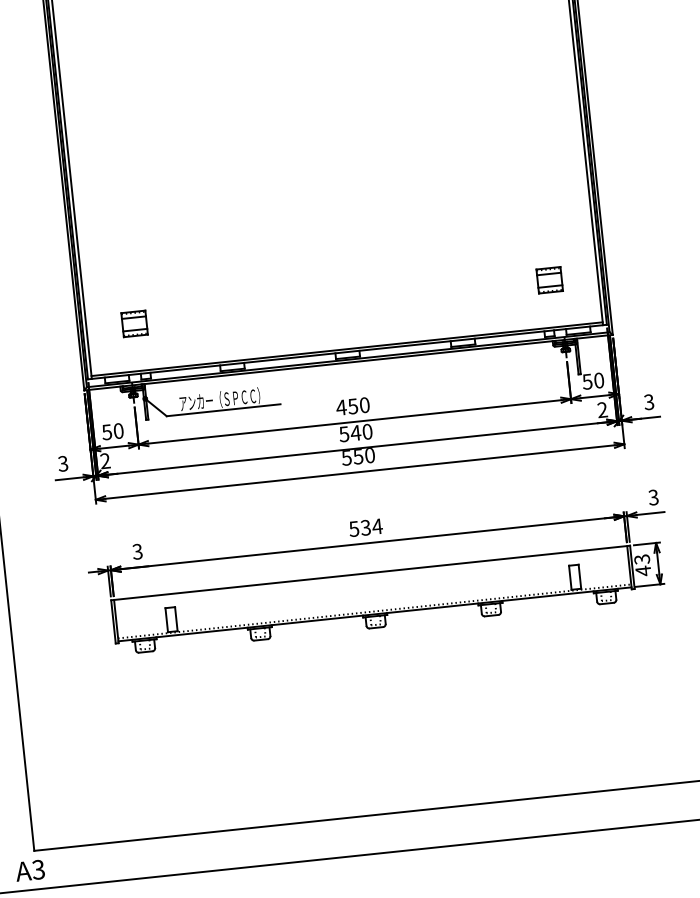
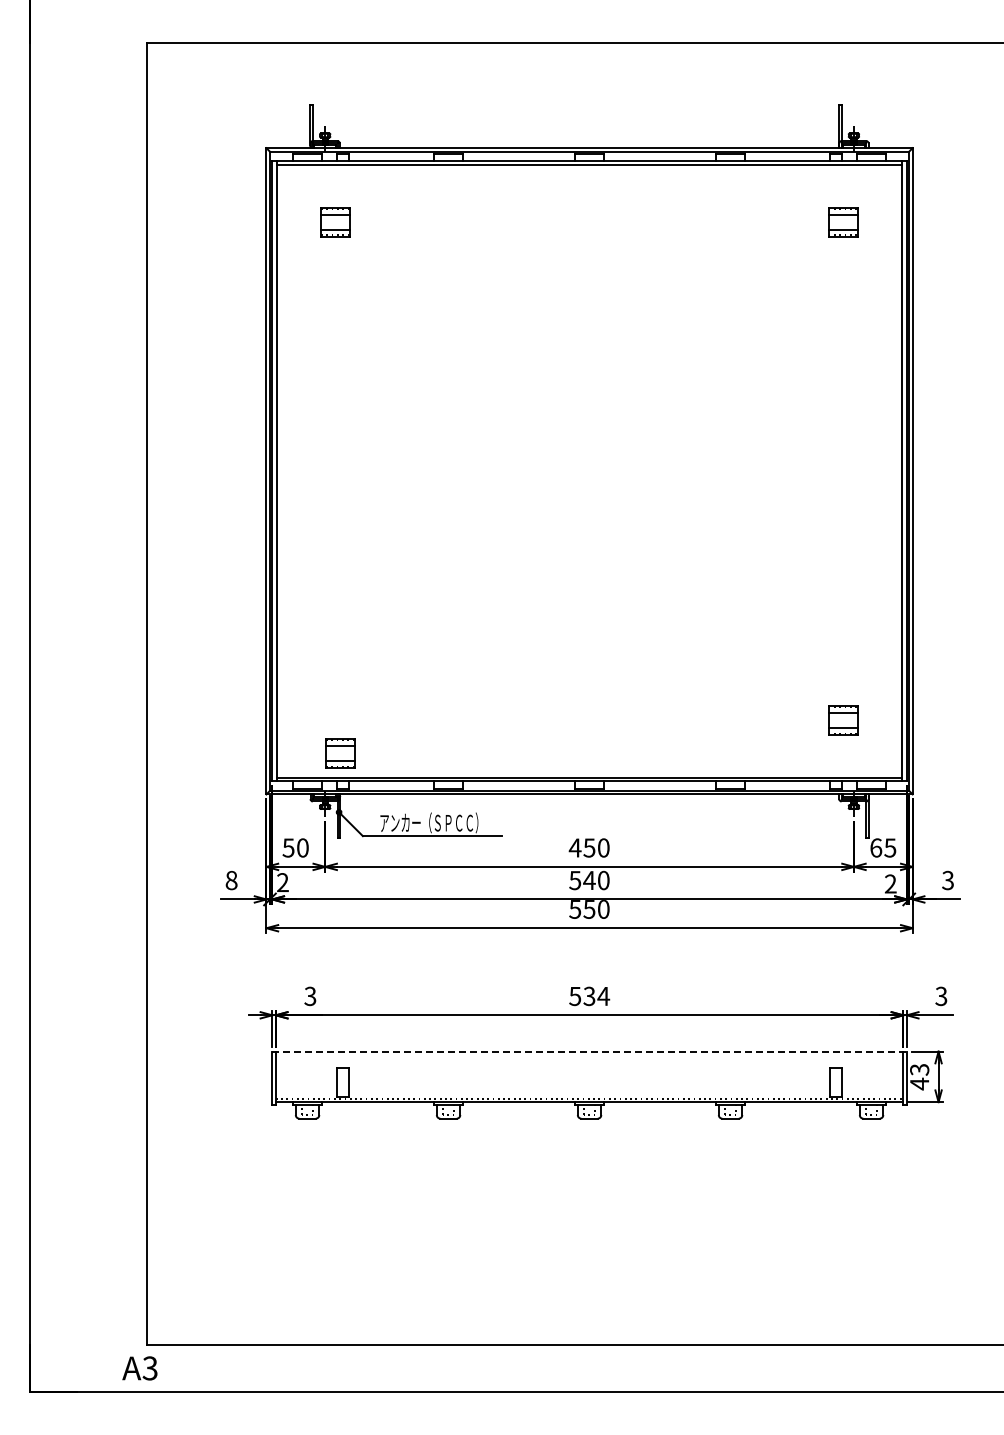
part: (134, 324) -> (340, 753), moved
text: (593, 380) -> (883, 847), 50 -> 65
text: (63, 463) -> (231, 880), 3 -> 8
line: (371, 572) -> (590, 1051), solid -> dashed

